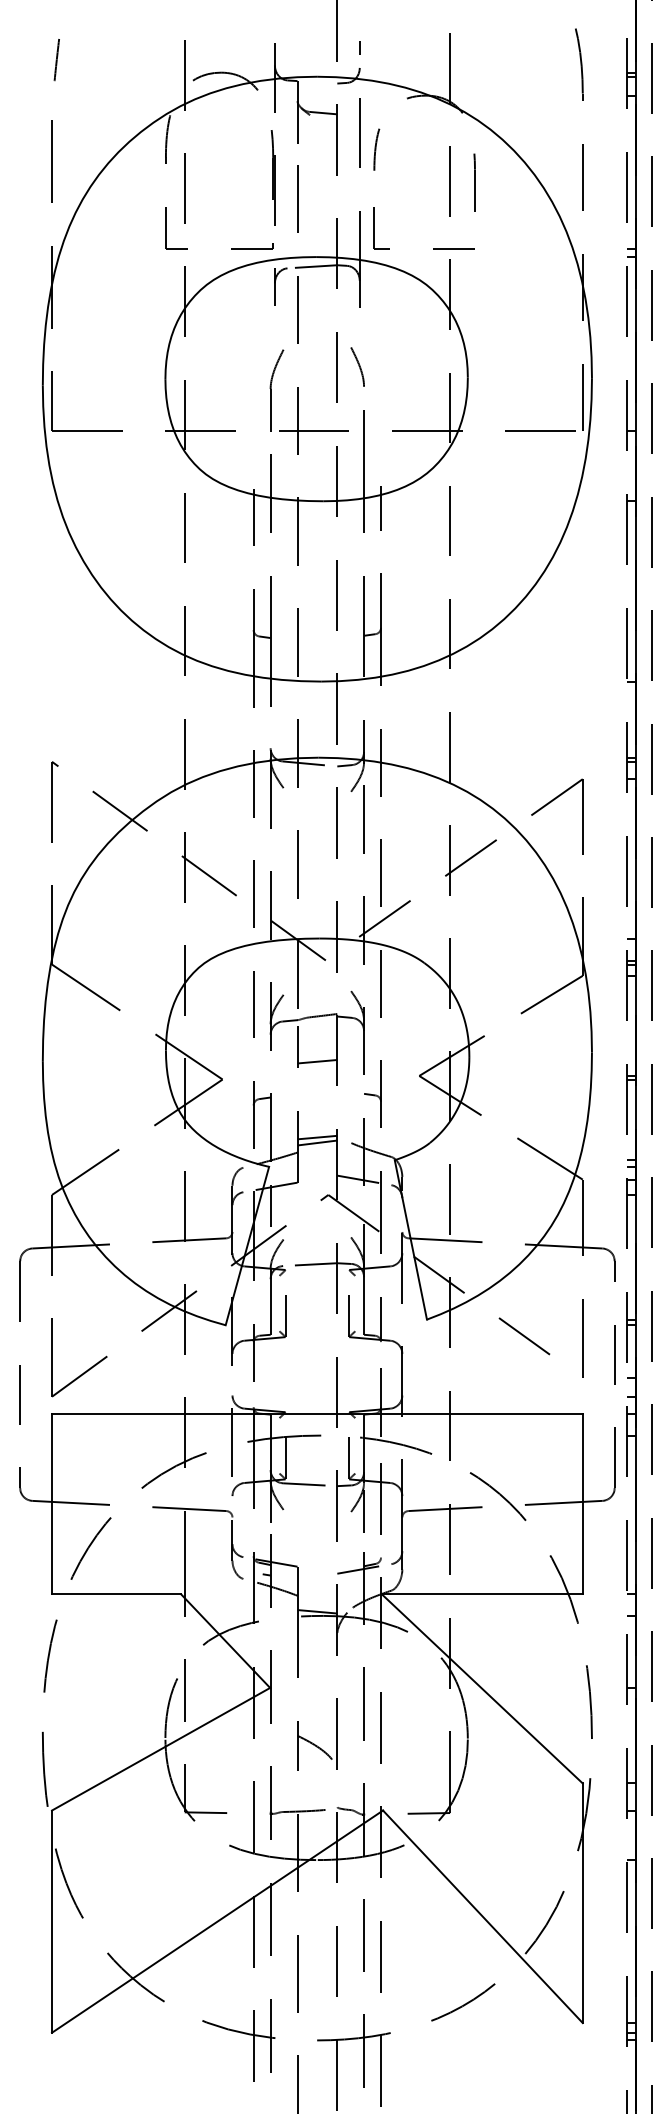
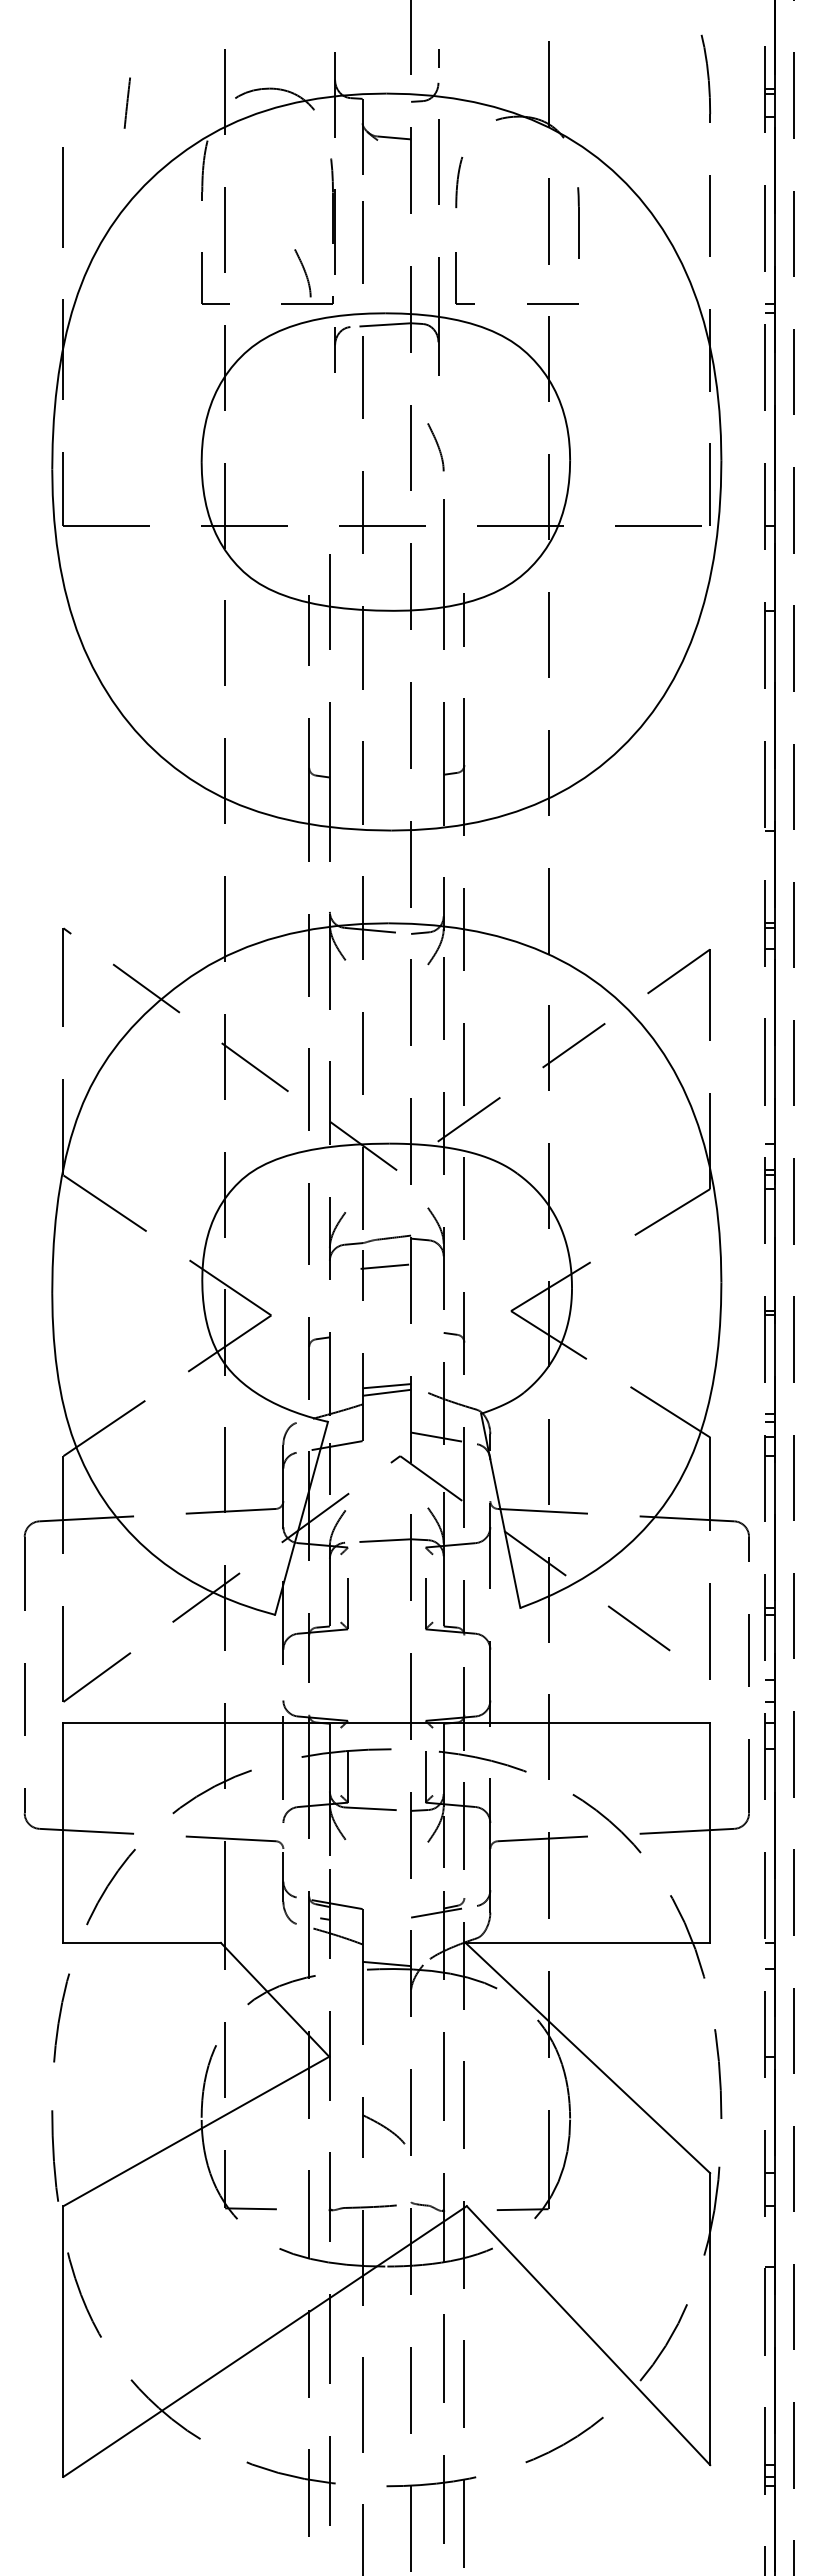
line: (56, 59) -> (126, 102), moved
curve: (249, 224) -> (304, 273), added
part: (271, 390) -> (330, 475), removed
line: (317, 1061) -> (384, 1266), moved

